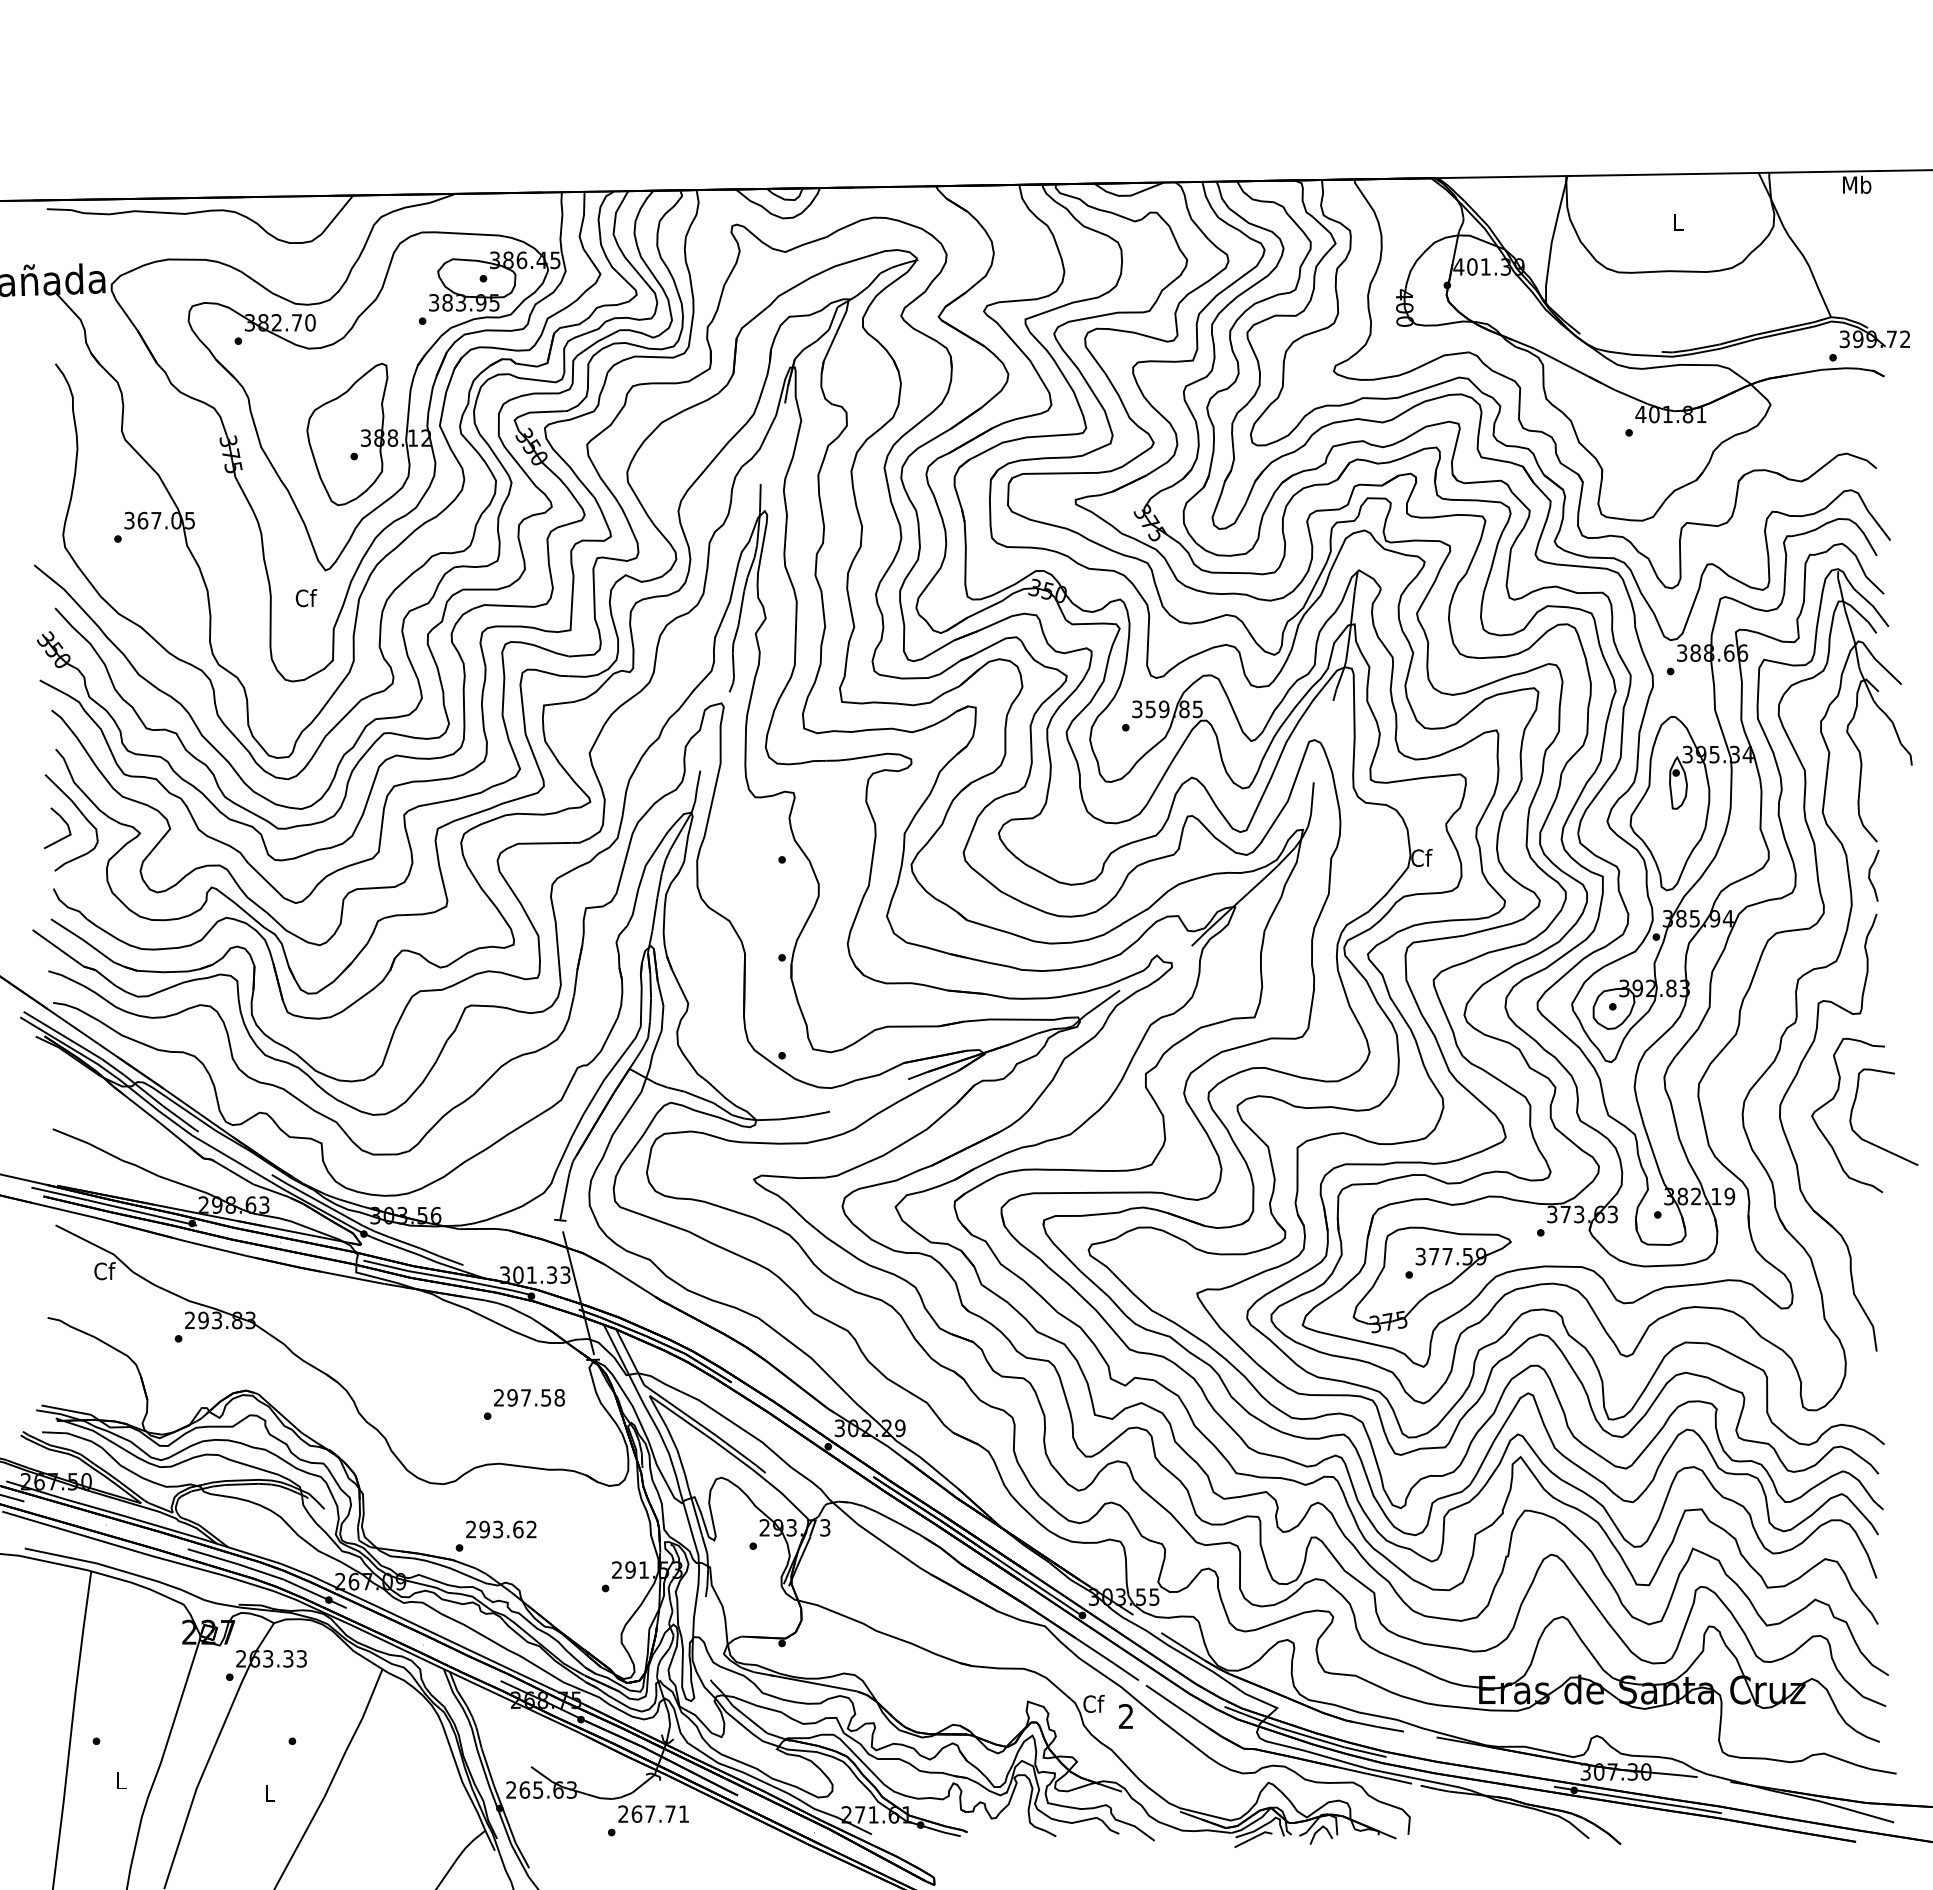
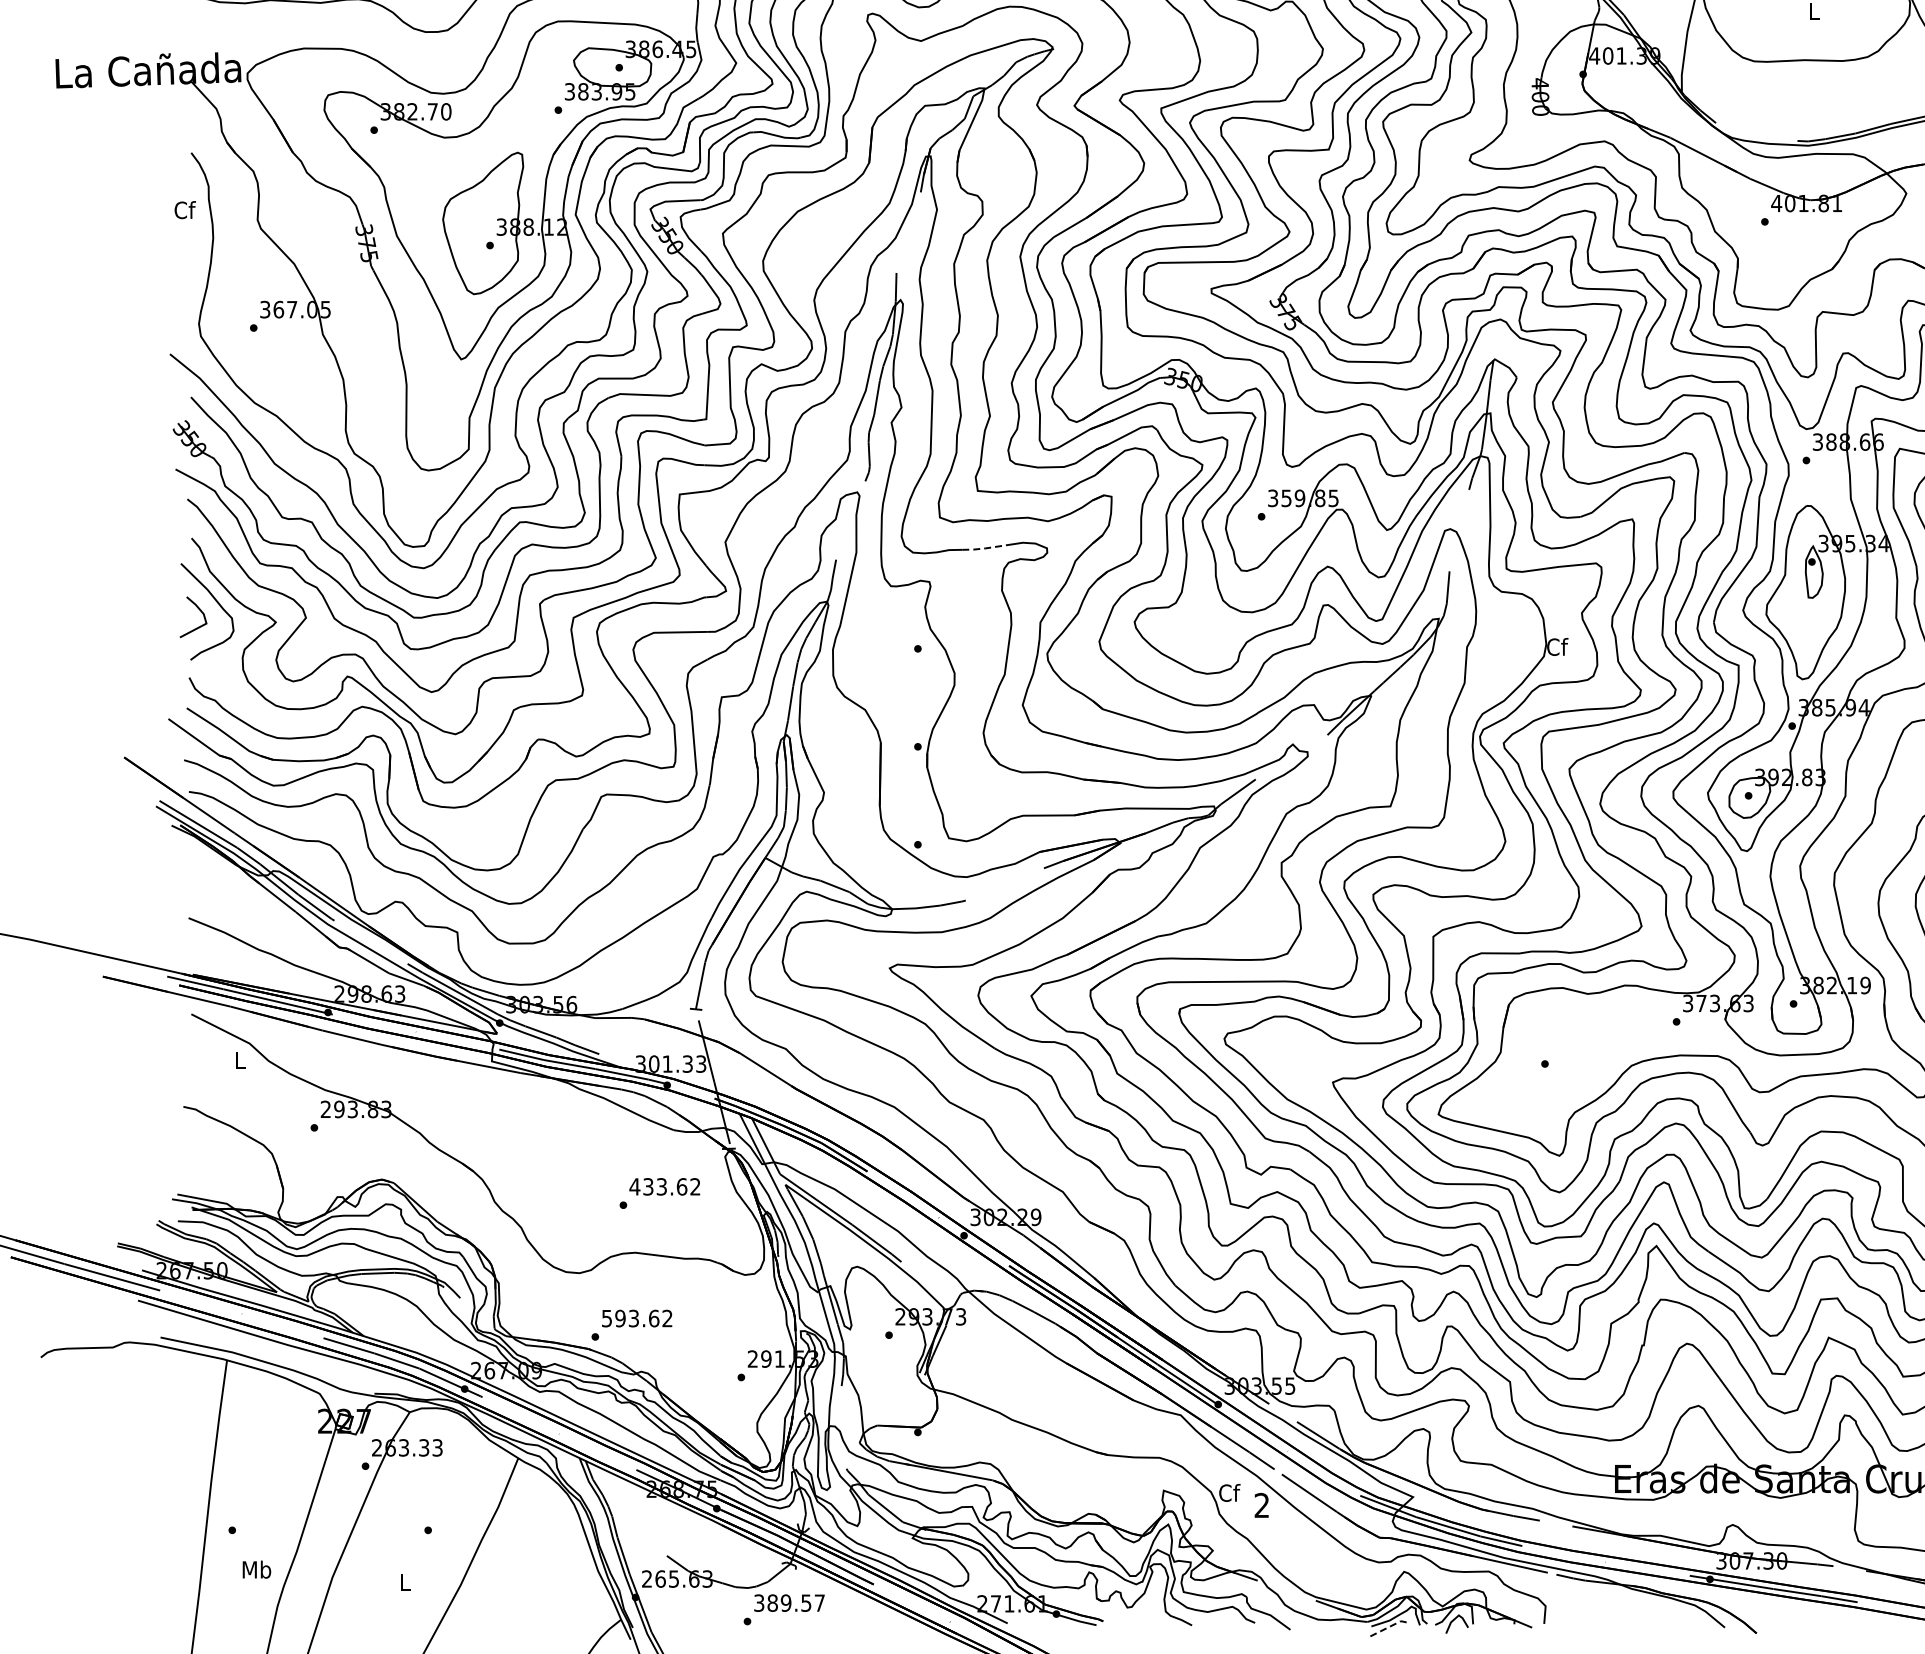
text: (306, 598) -> (185, 210), moved
line: (850, 759) -> (986, 548), solid -> dashed
text: (104, 1271) -> (240, 1060), Cf -> L
part: (1431, 1279) -> (1567, 1068), removed
text: (528, 1397) -> (664, 1186), 297.58 -> 433.62
text: (471, 1529) -> (607, 1318), 293.62 -> 593.62
text: (121, 1780) -> (257, 1569), L -> Mb
text: (653, 1813) -> (789, 1602), 267.71 -> 389.57
line: (1253, 1837) -> (1389, 1626), solid -> dashed

